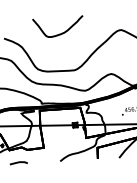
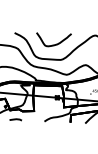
curve: (62, 31) -> (56, 43), moved

